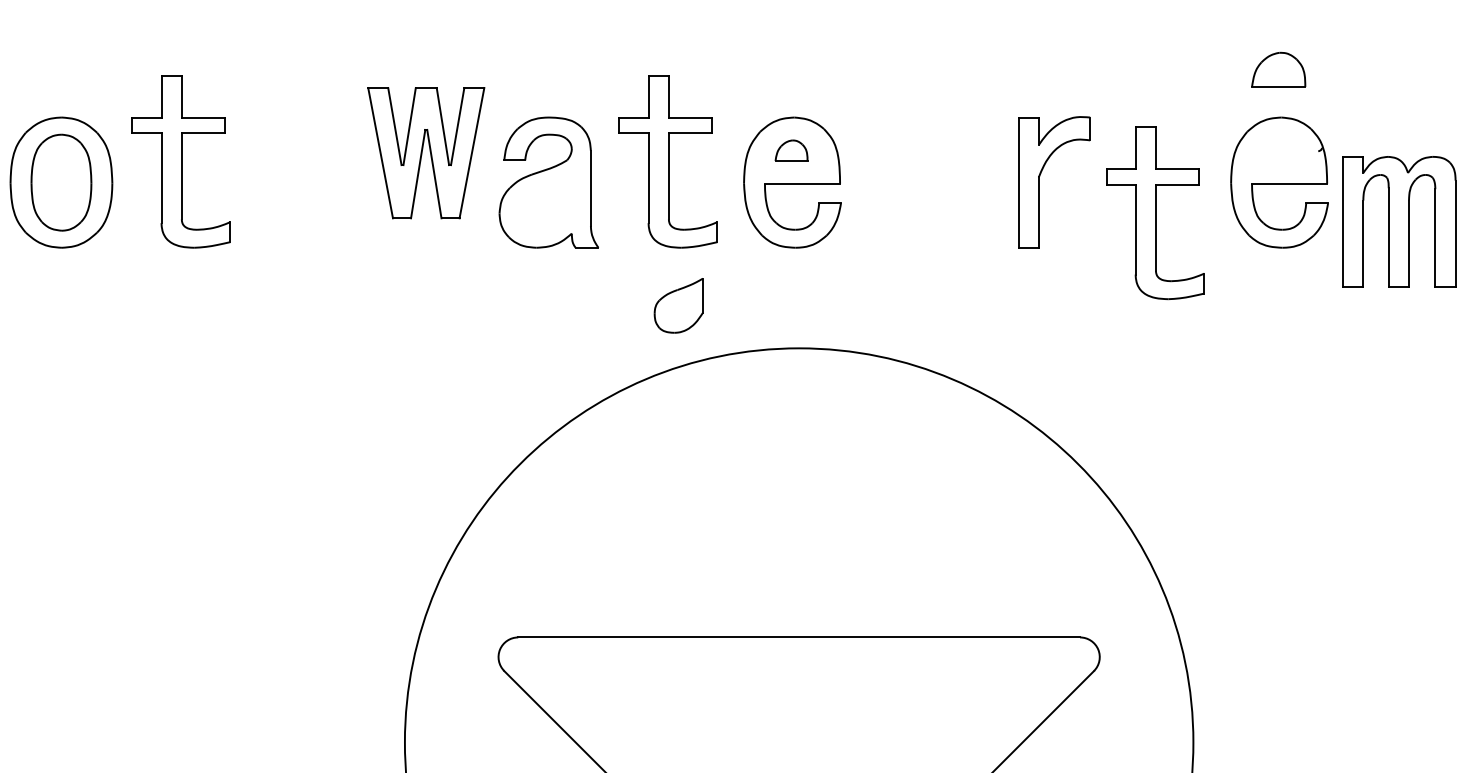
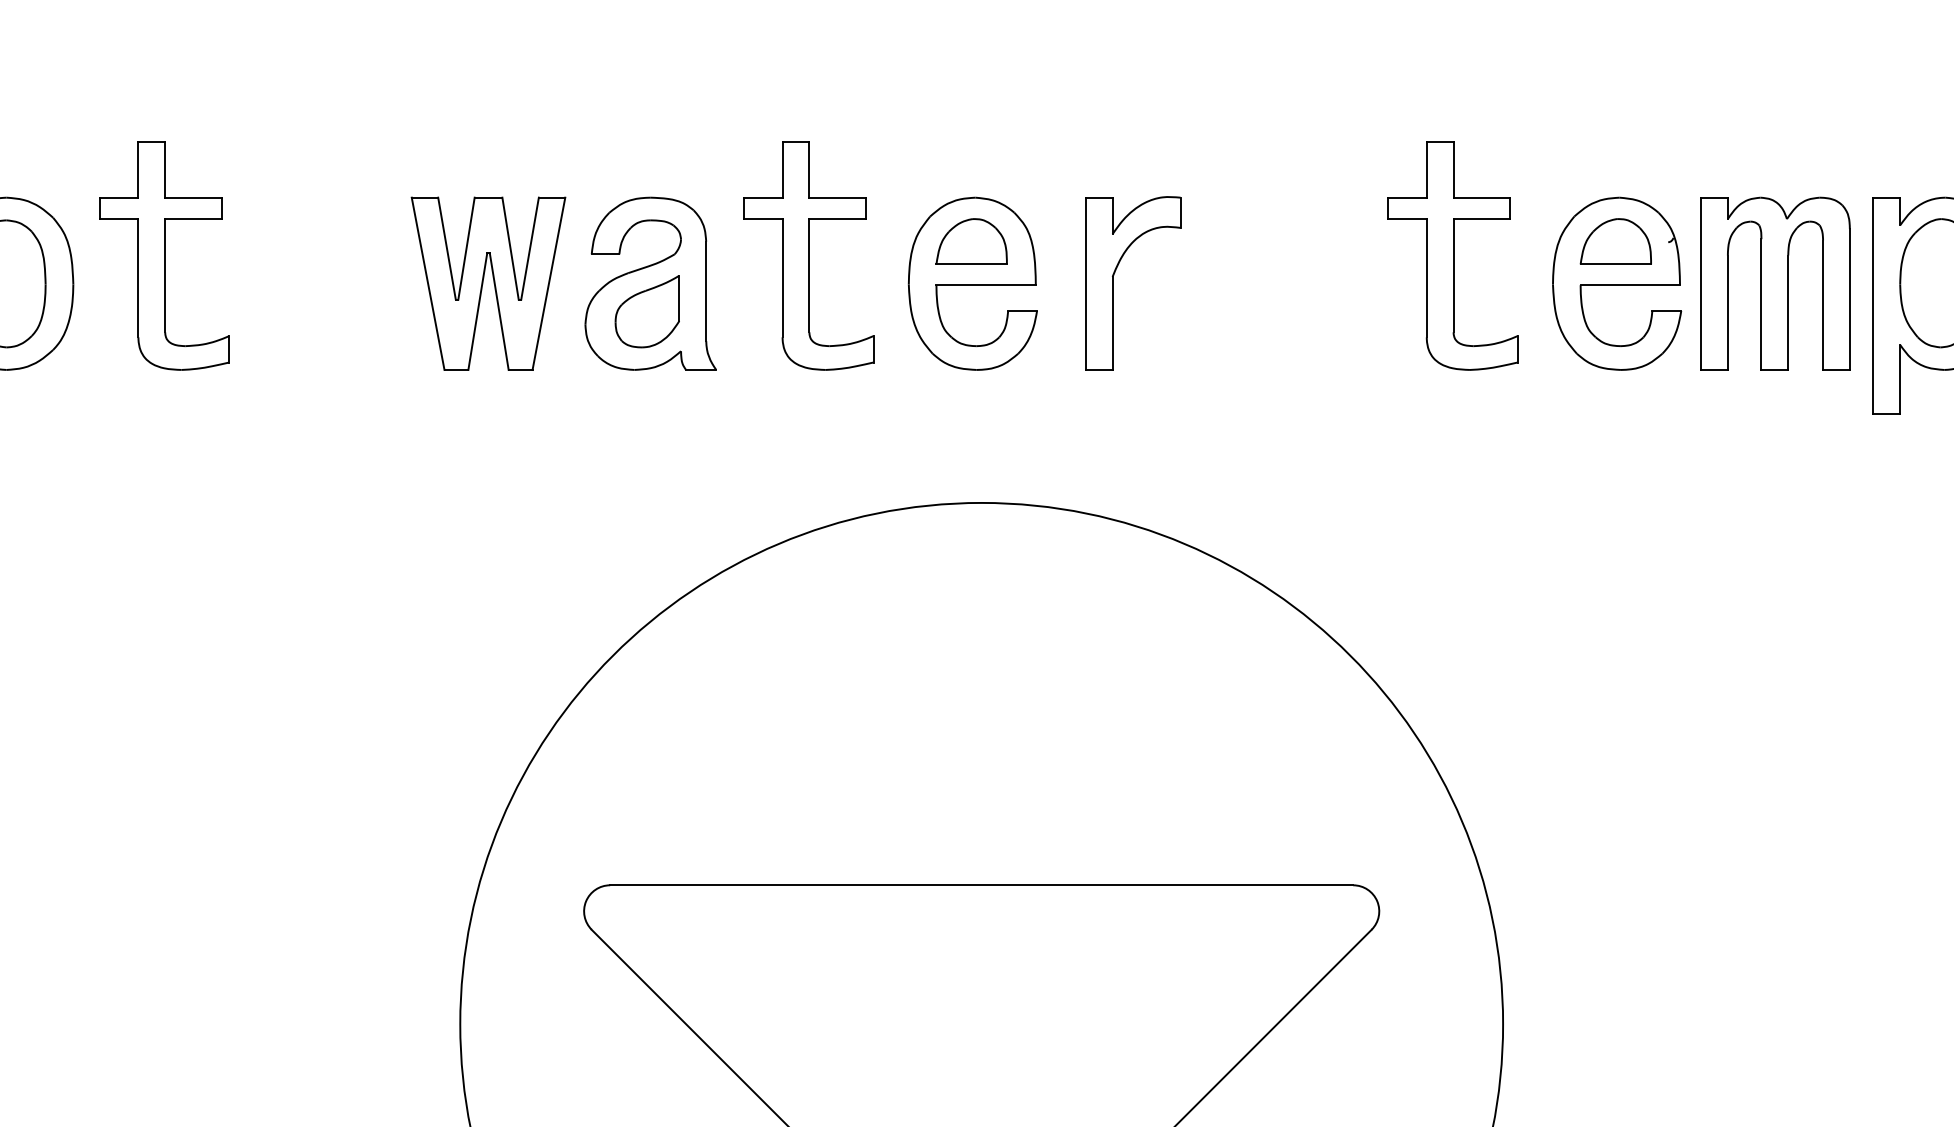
part: (1278, 69) -> (1615, 241), moved
part: (791, 150) -> (971, 241), size x1.67
part: (426, 152) -> (488, 283), moved
part: (1039, 182) -> (1113, 283), moved
part: (1155, 212) -> (1452, 255), moved
part: (1399, 221) -> (1775, 283), moved
part: (678, 305) -> (646, 311), moved

